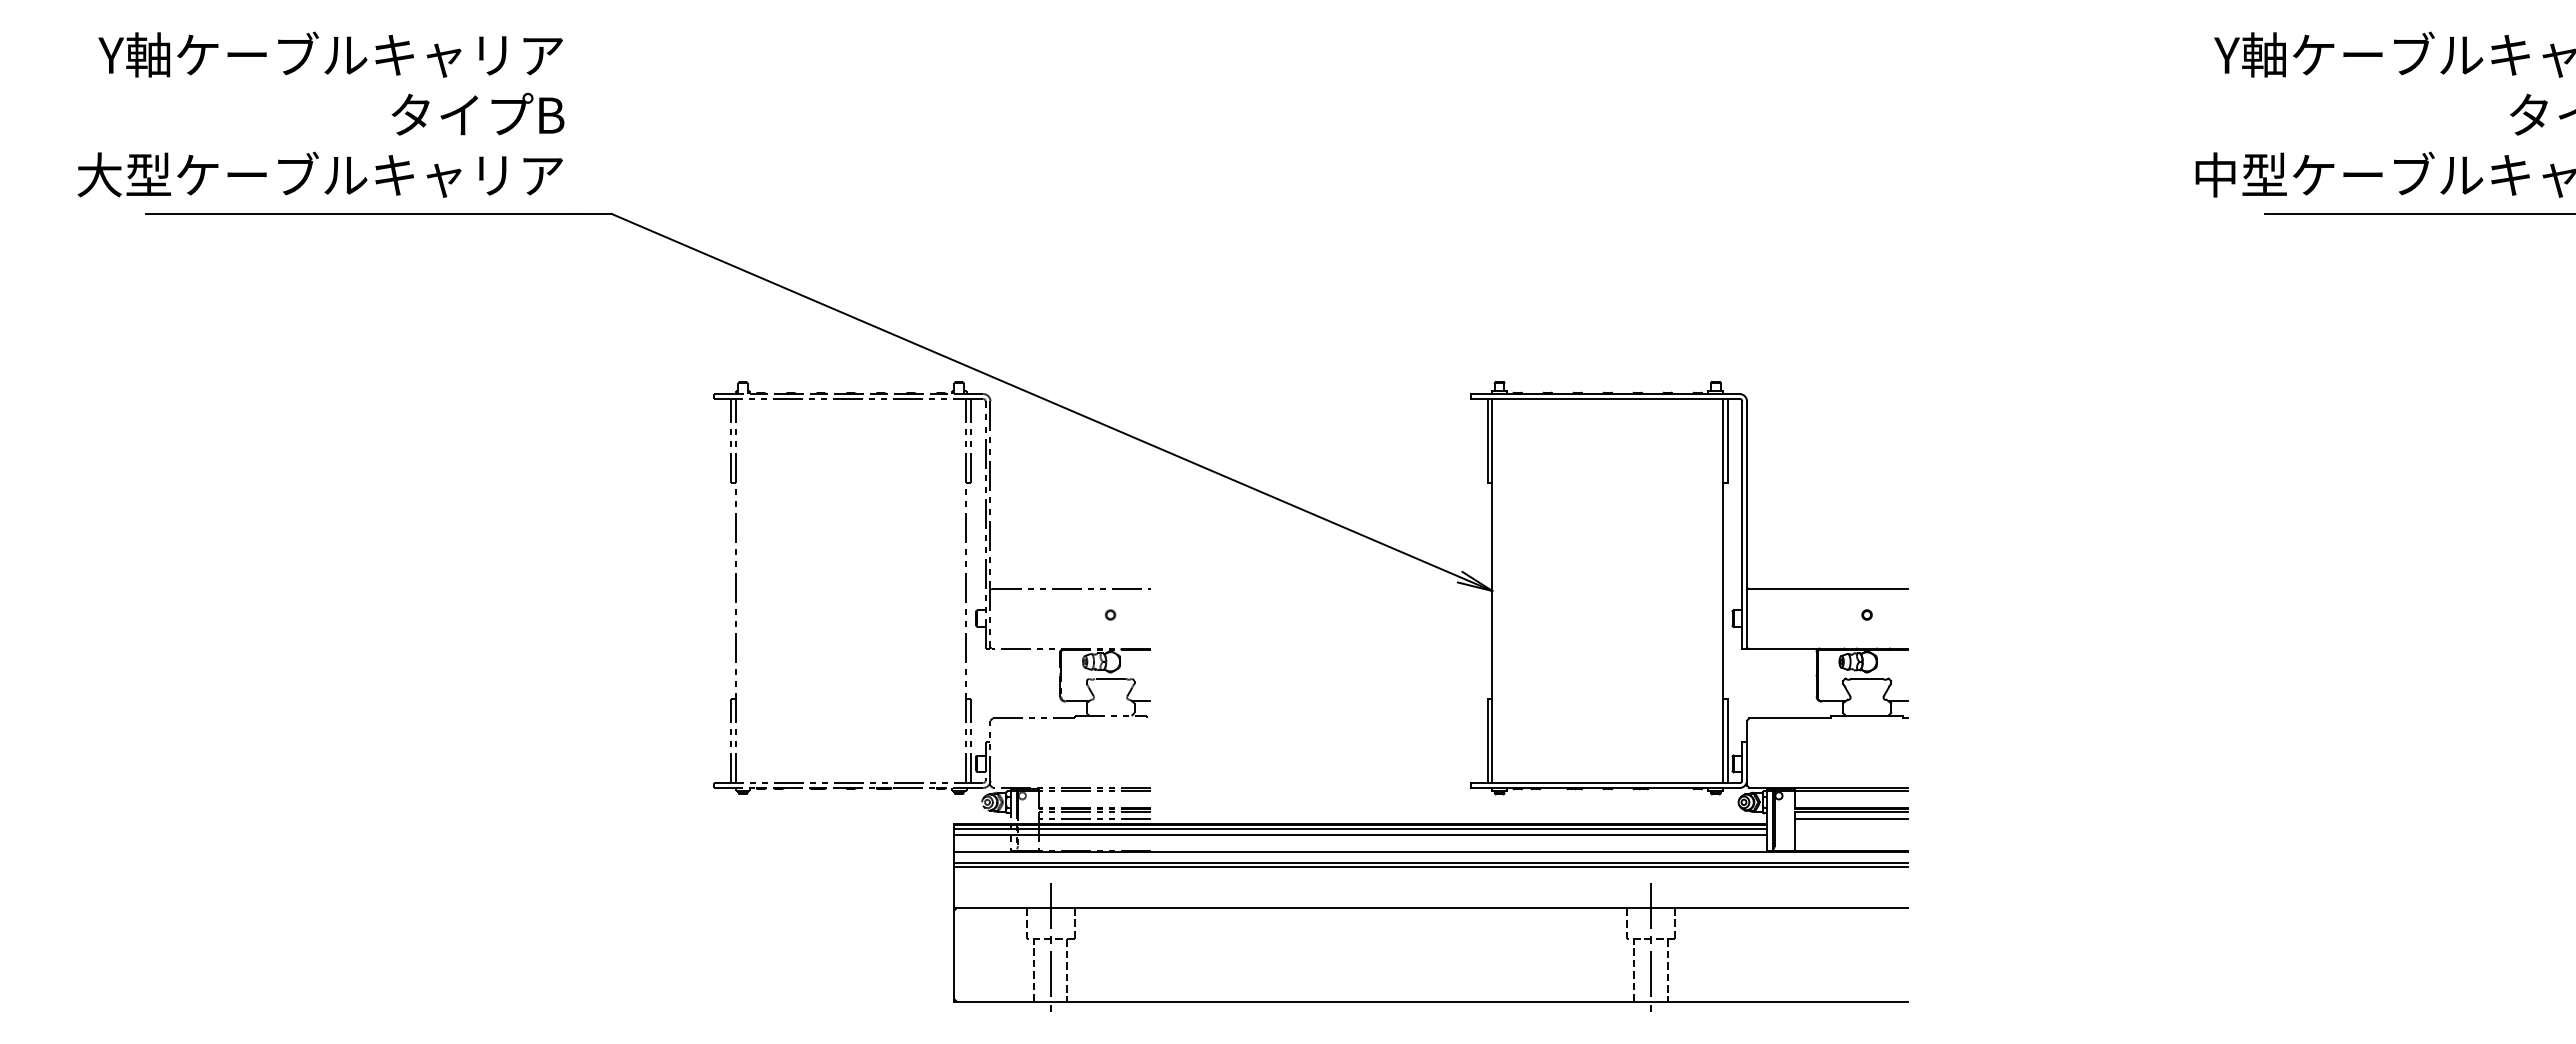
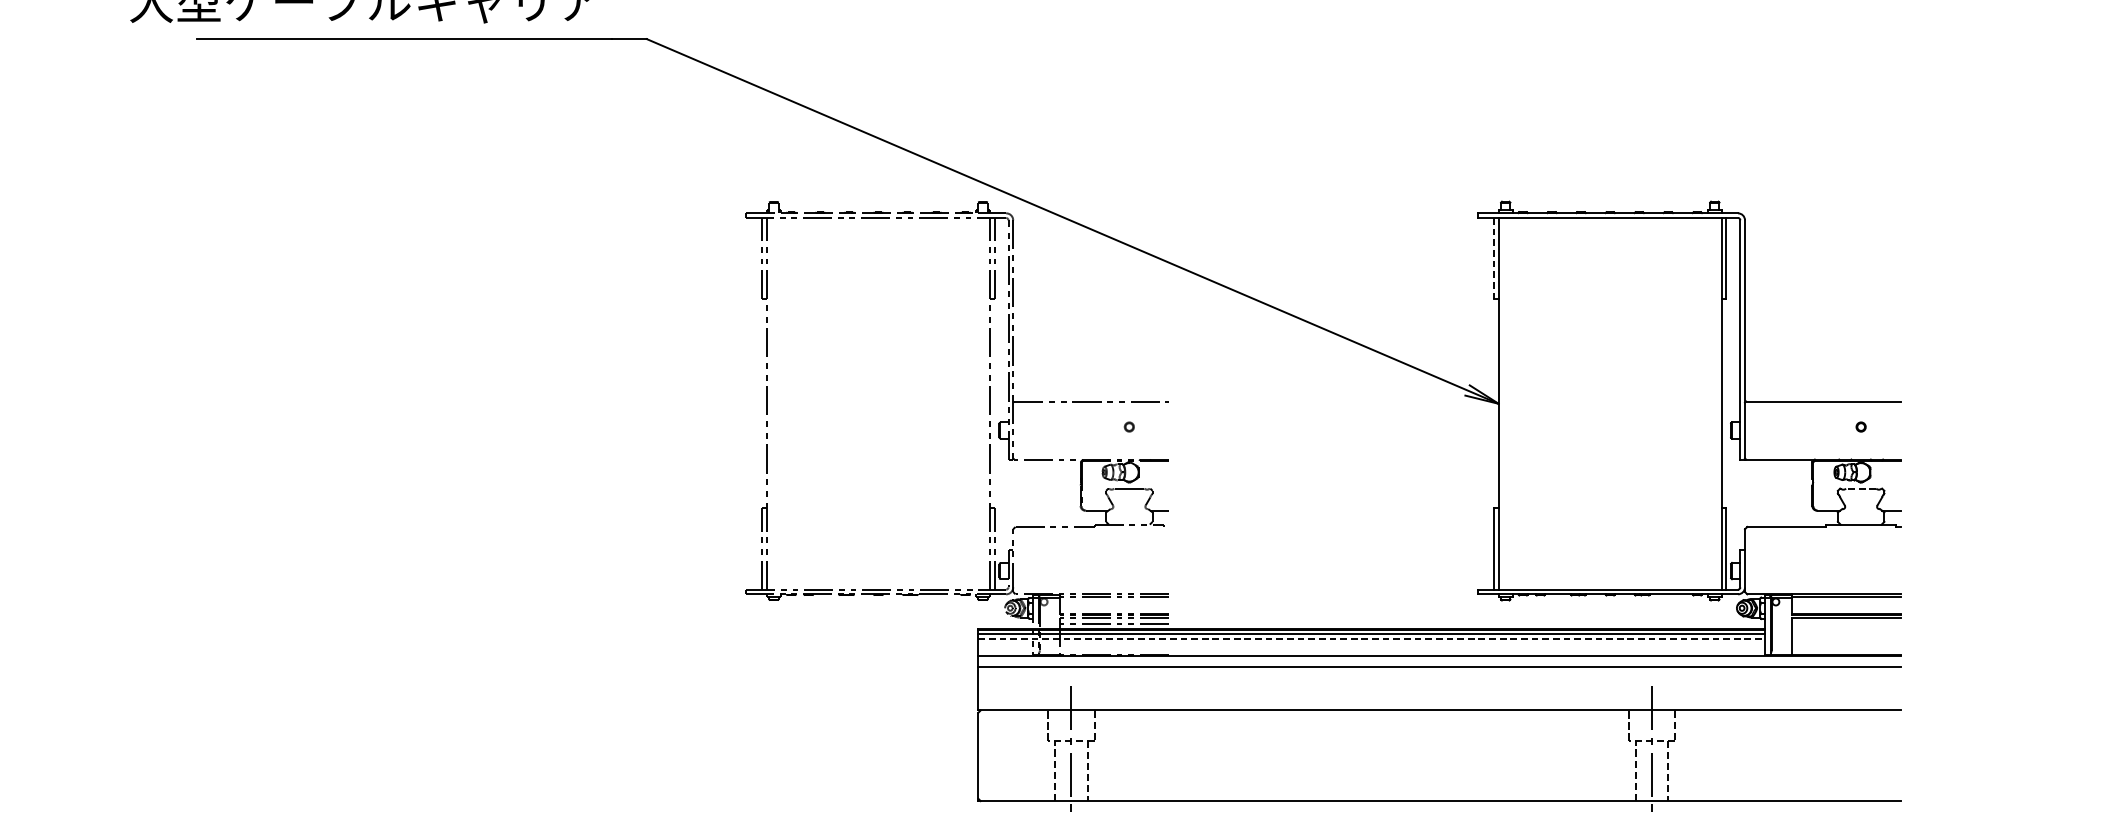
line: (1487, 440) -> (1493, 258), solid -> dashed
line: (1867, 678) -> (1861, 488), solid -> dashed
line: (1851, 819) -> (1846, 624), removed
line: (1361, 834) -> (1372, 639), solid -> dashed
line: (1430, 867) -> (1438, 671), removed

